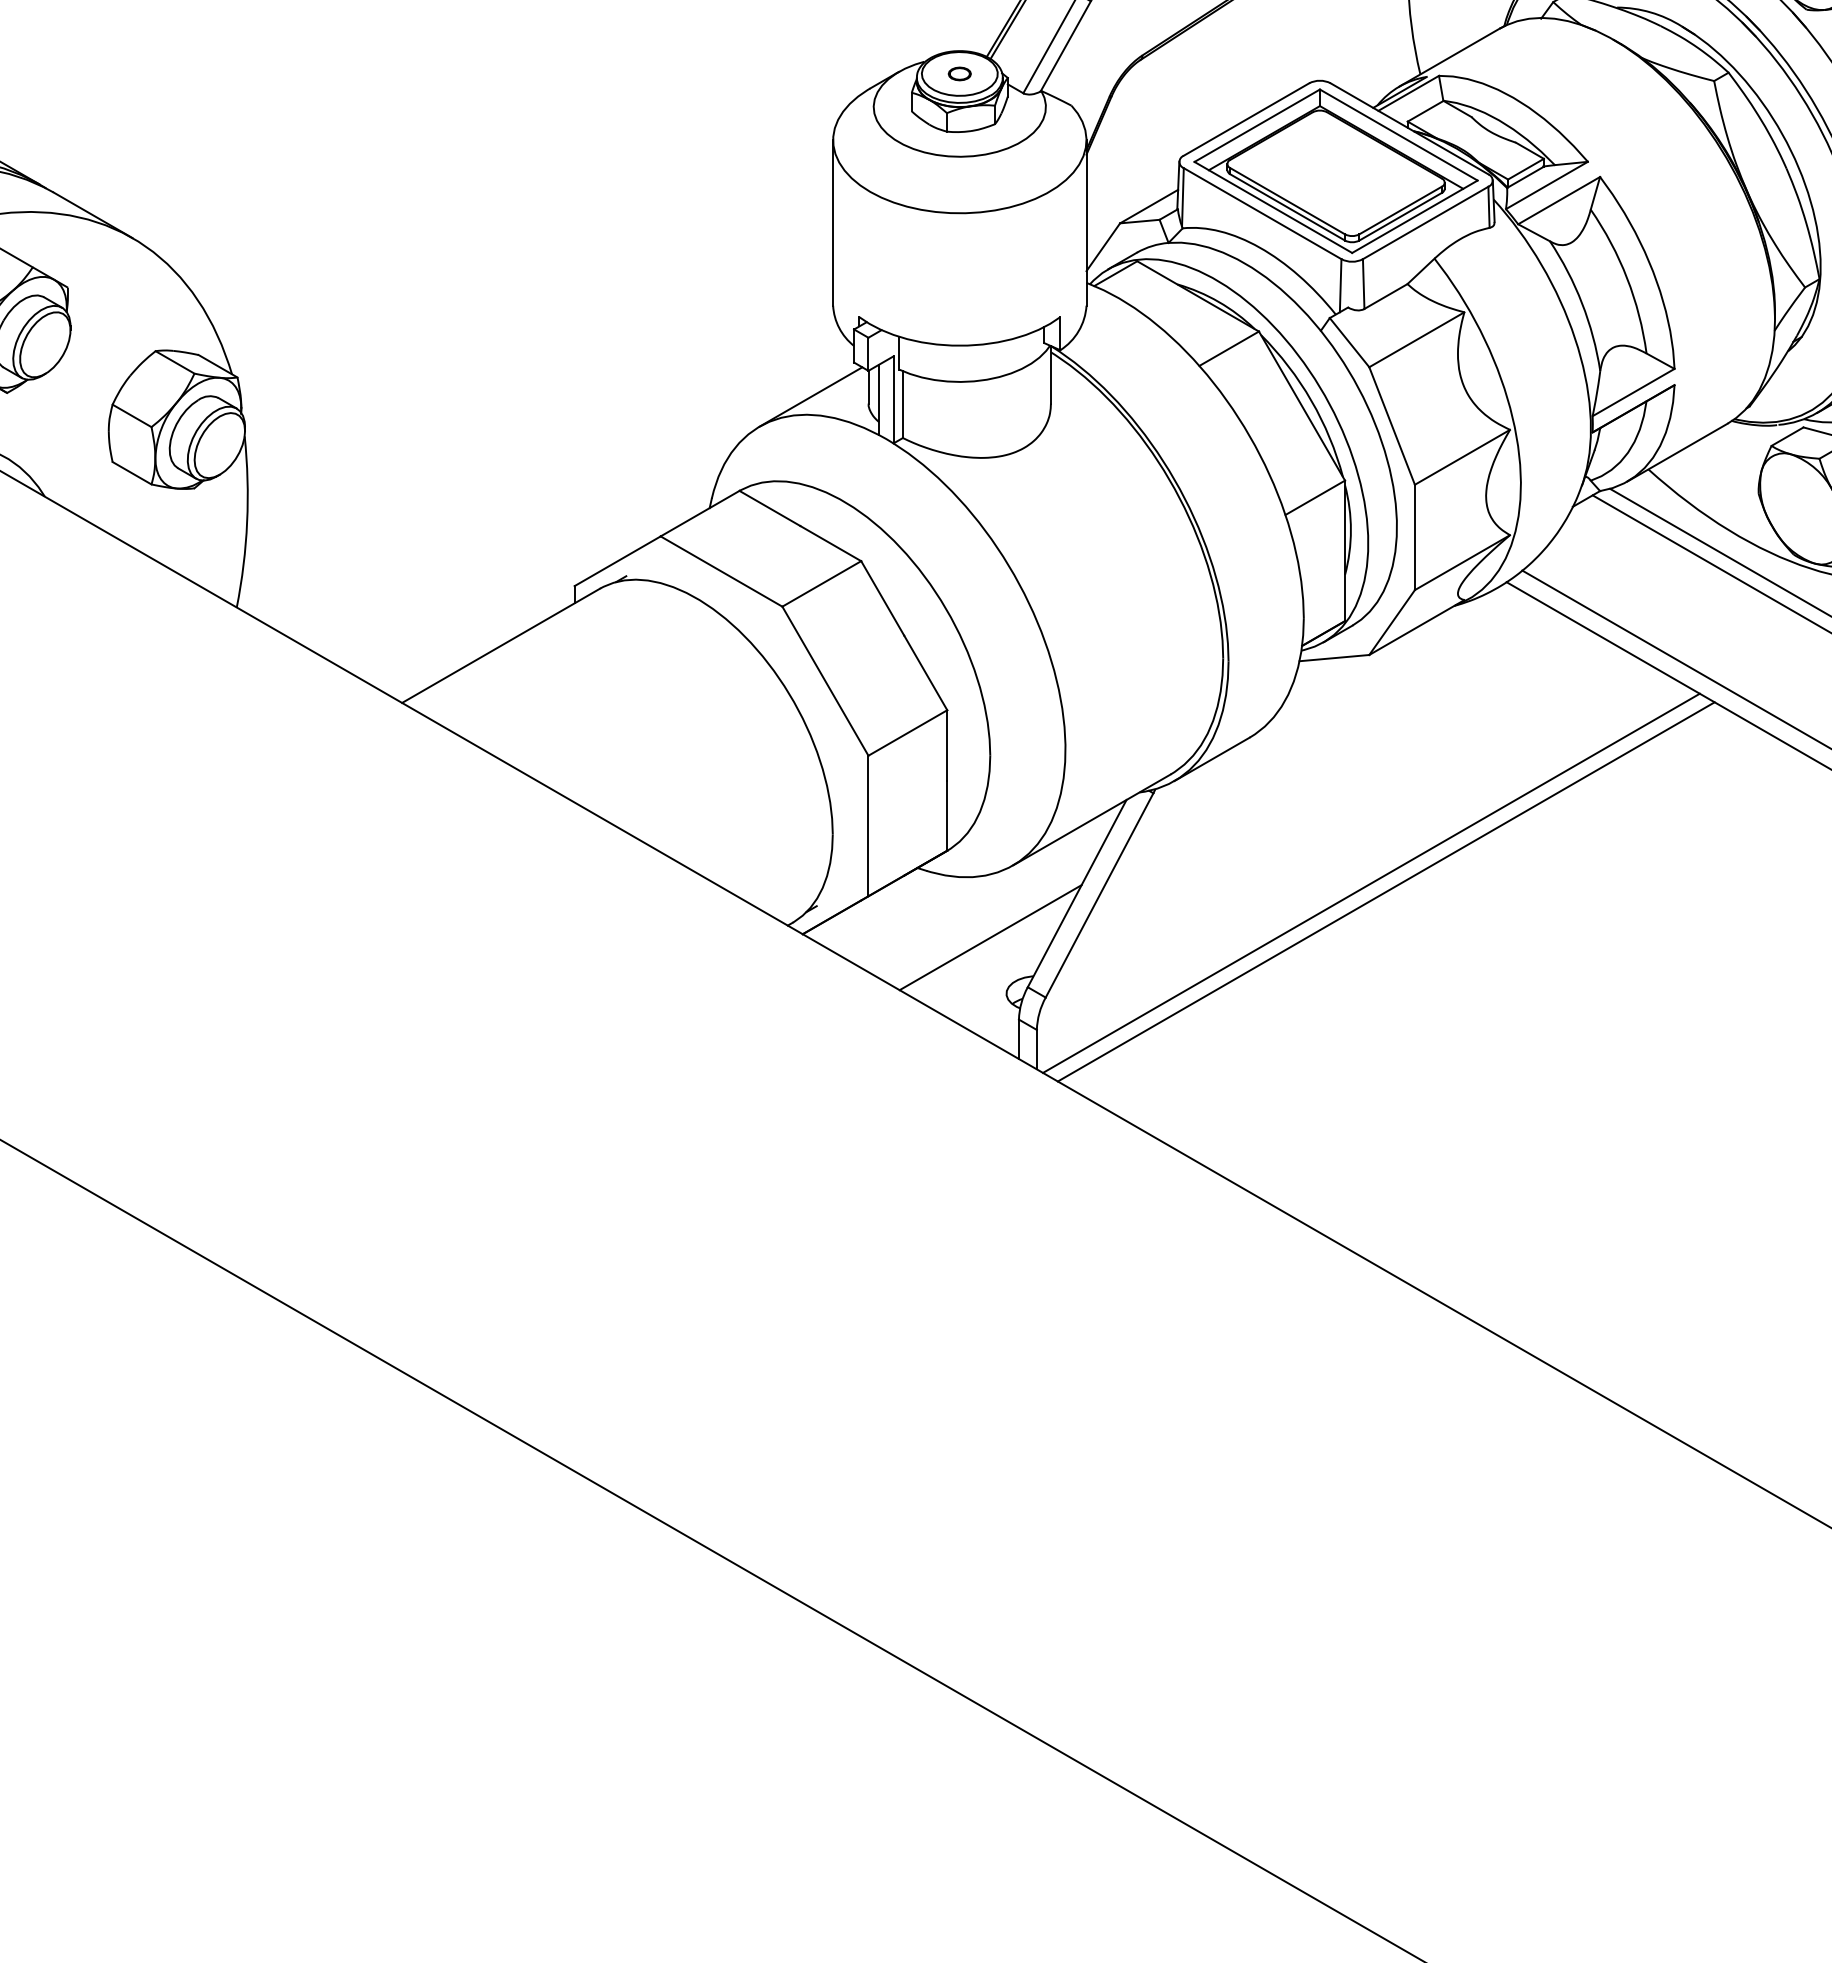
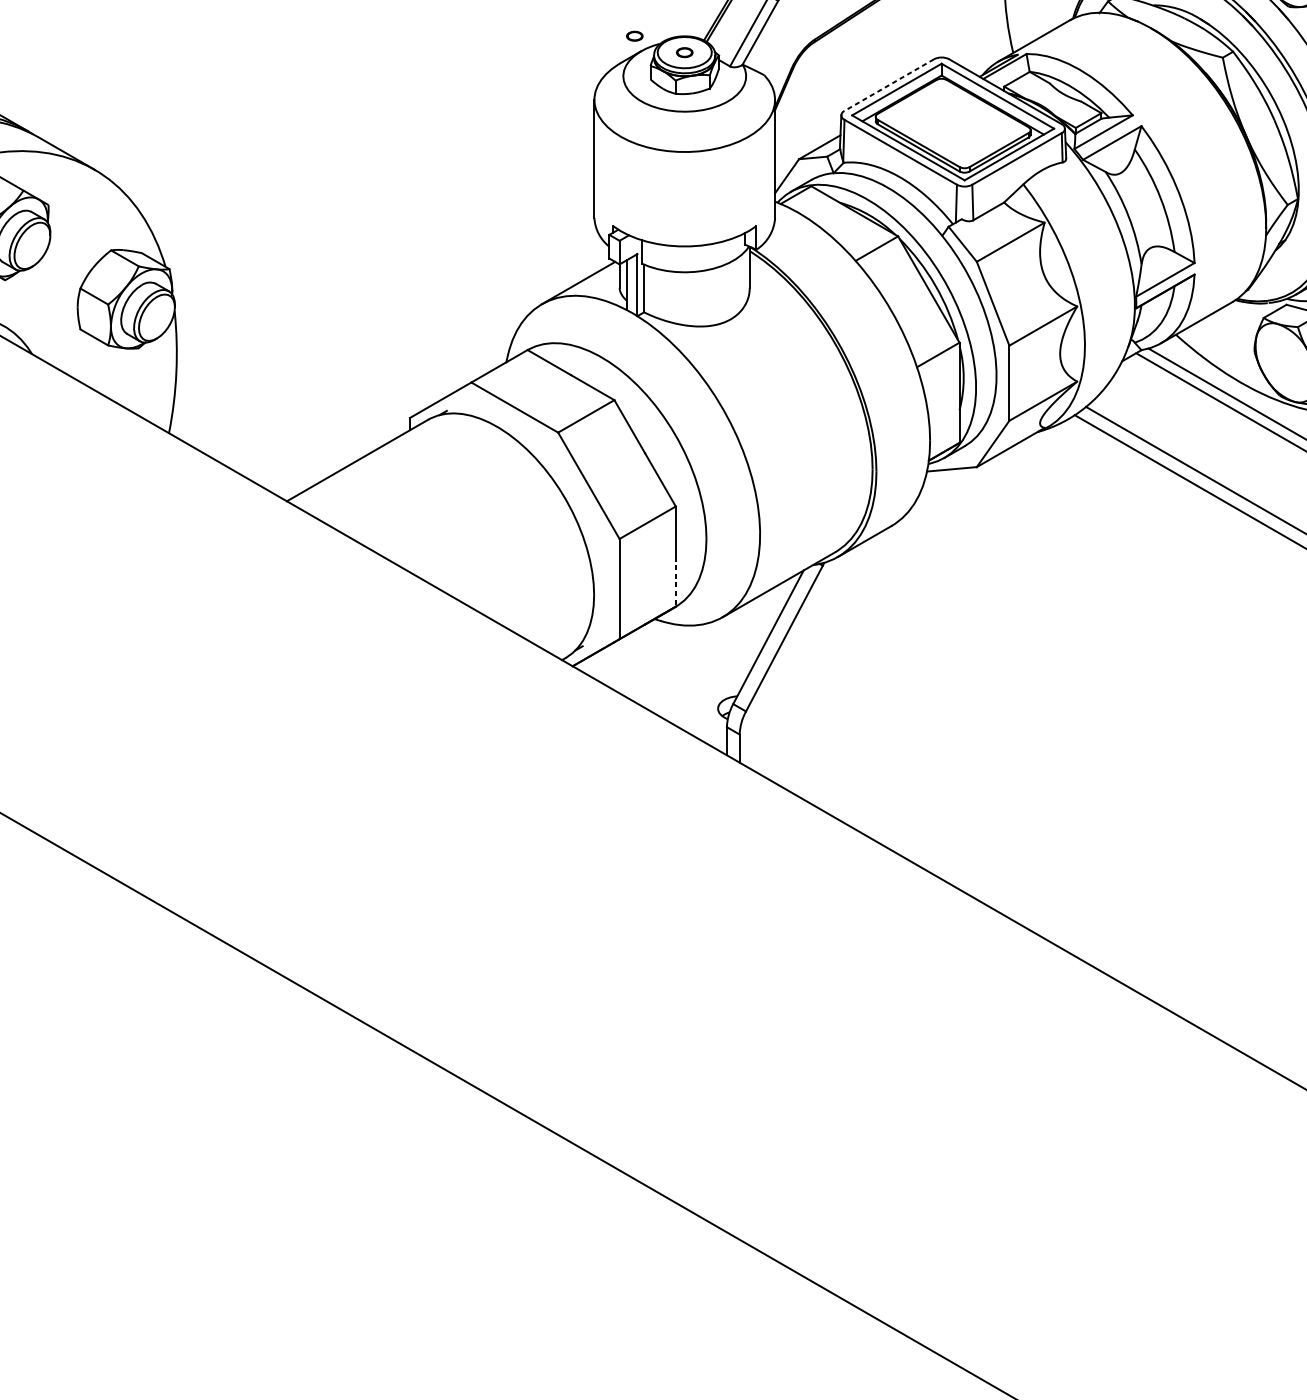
part: (889, 50) -> (634, 35), added
line: (1246, 119) -> (889, 85), solid -> dashed
line: (947, 816) -> (675, 582), solid -> dashed
line: (1371, 882) -> (978, 629), removed
line: (1385, 891) -> (988, 635), removed
line: (990, 937) -> (706, 668), removed

